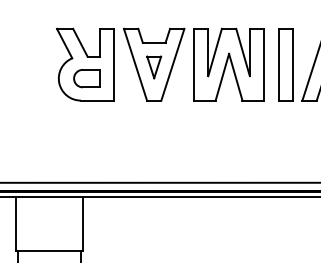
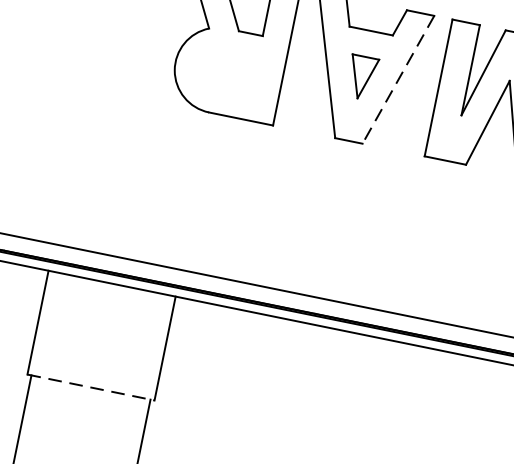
line: (172, 64) -> (397, 79), solid -> dashed
part: (86, 78) -> (228, 72), removed
line: (50, 251) -> (92, 388), solid -> dashed

